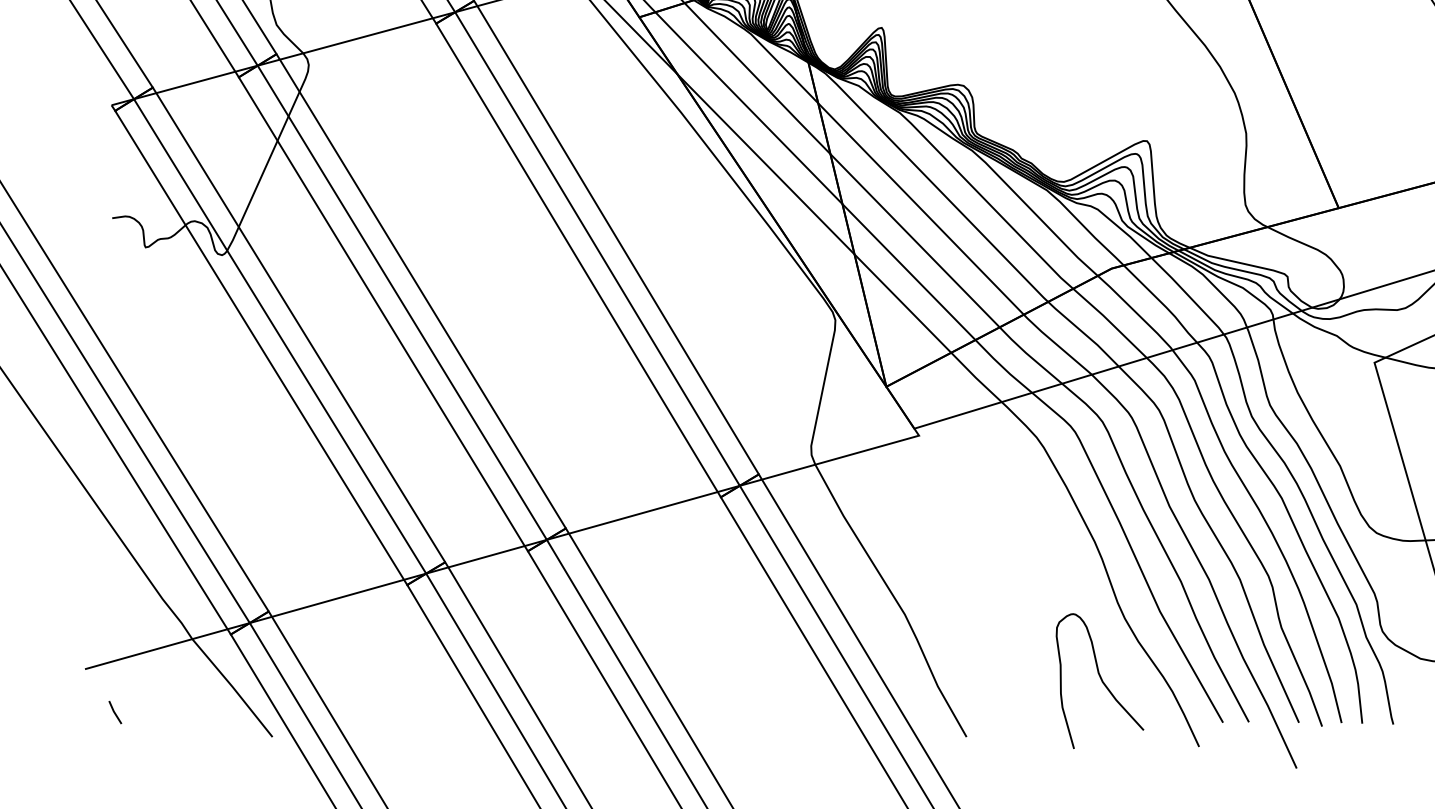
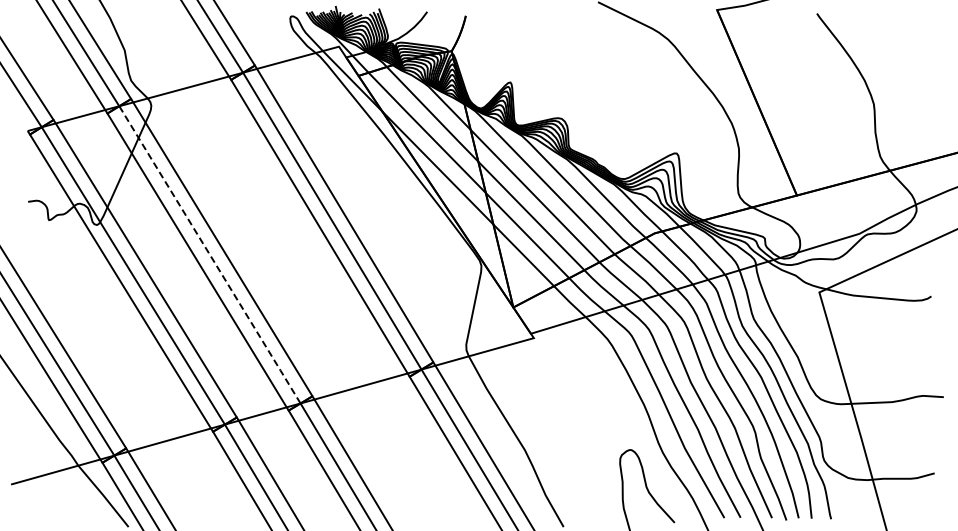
line: (401, 302) -> (209, 254), solid -> dashed
line: (114, 712) -> (29, 511), removed

